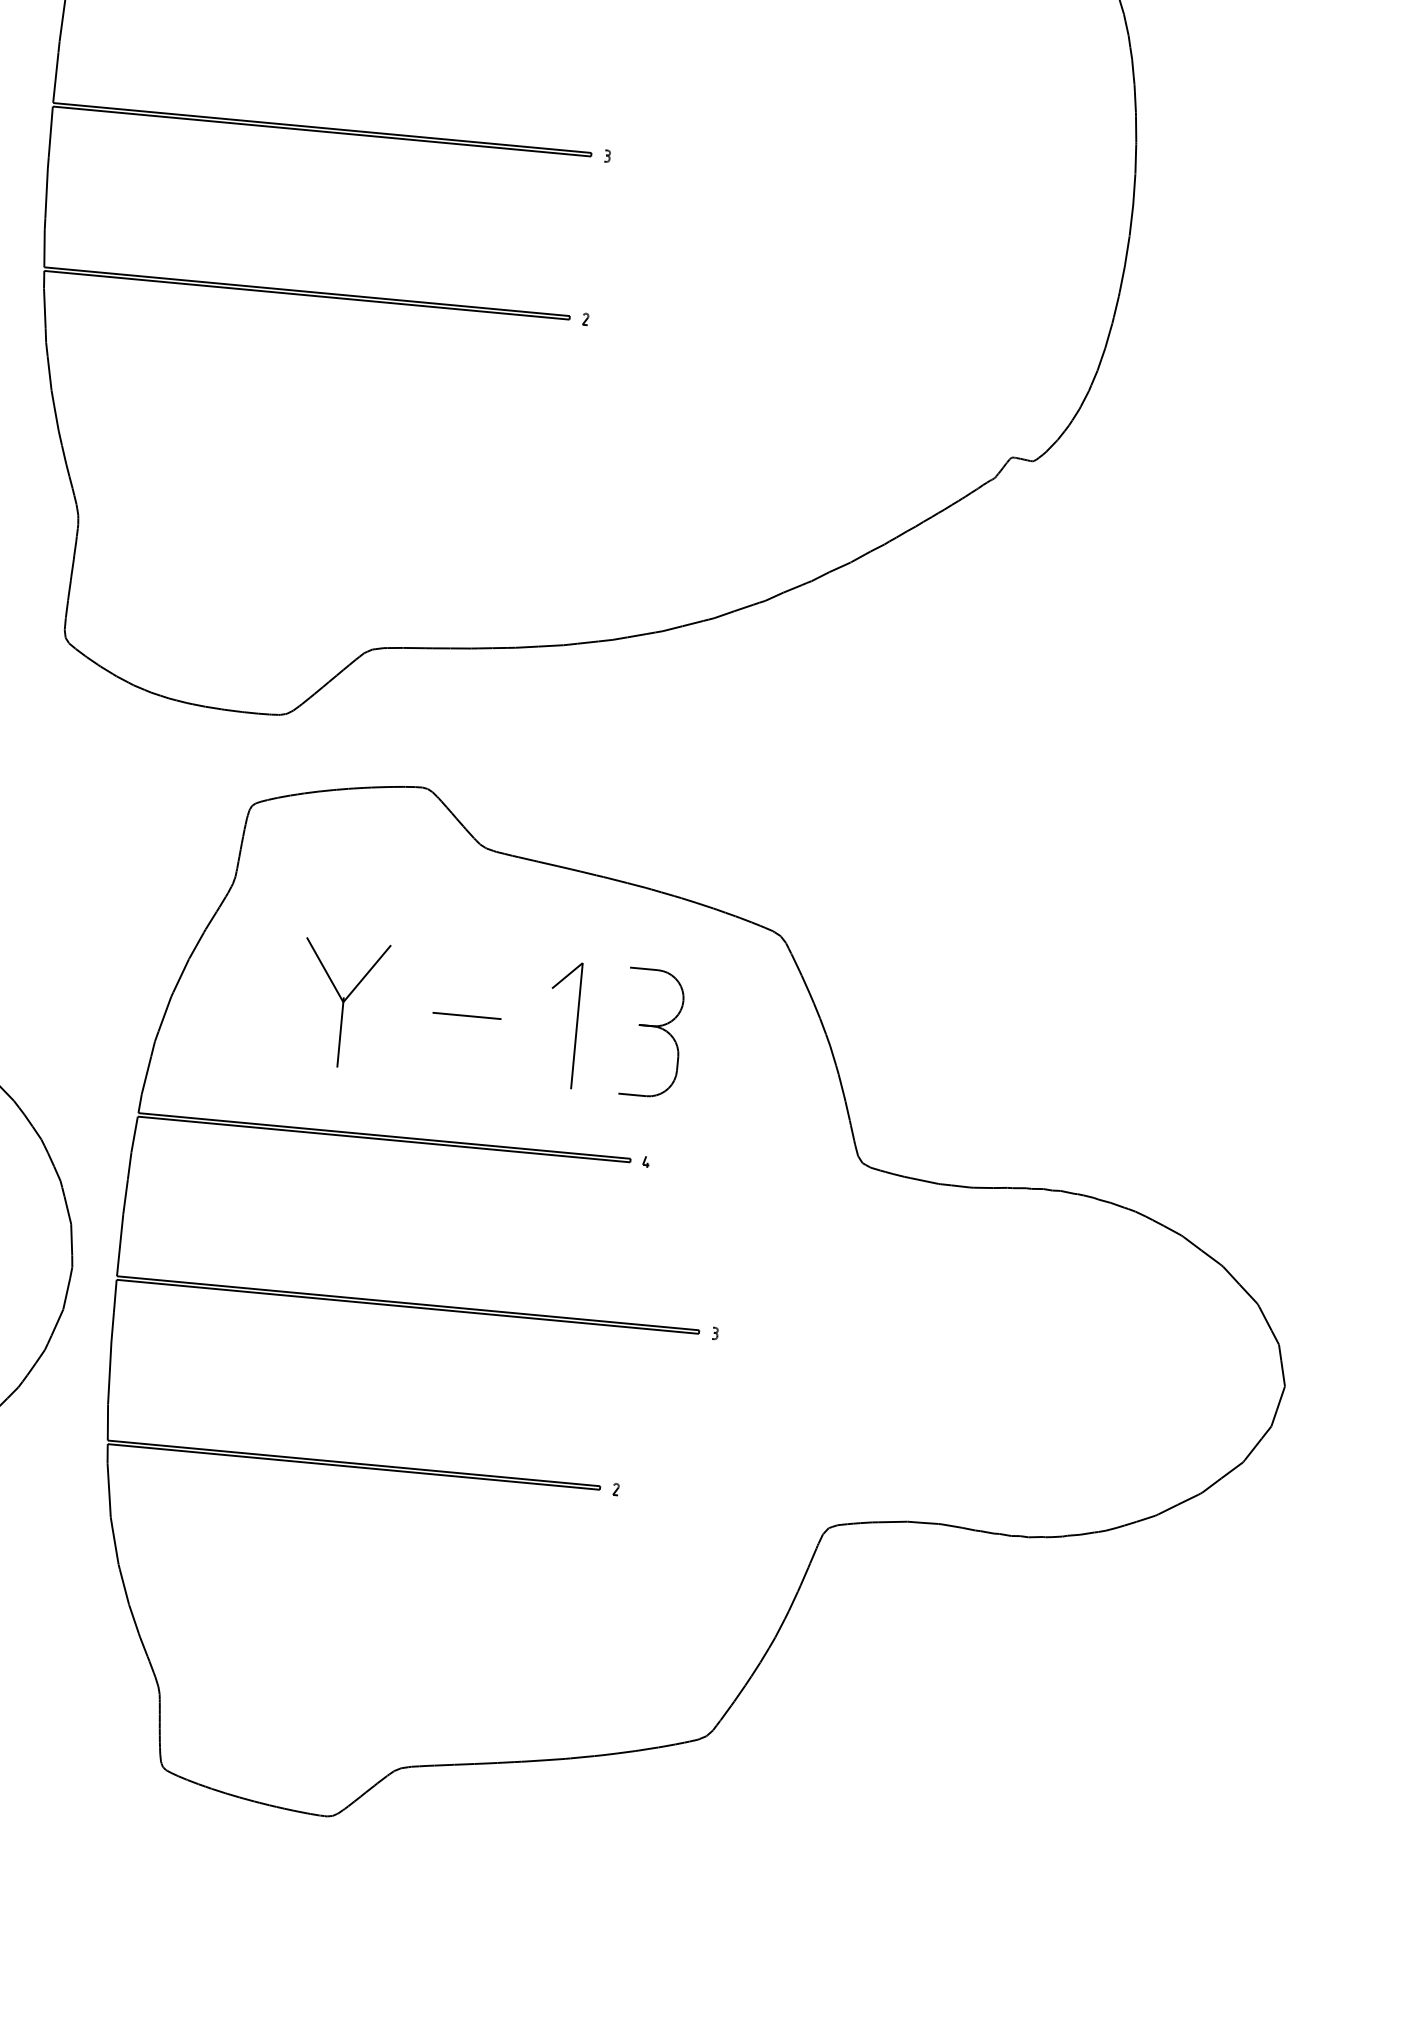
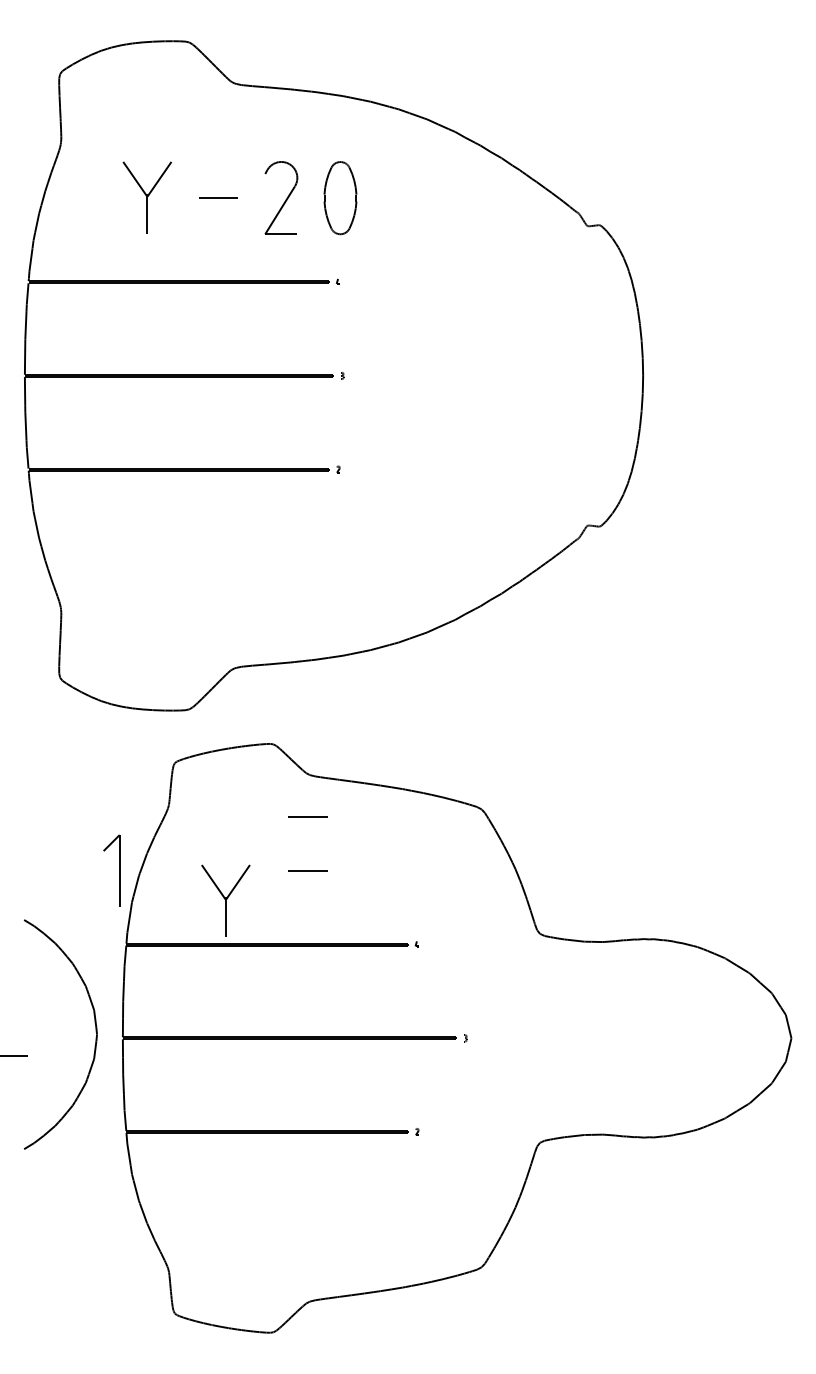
line: (475, 920) -> (307, 816), added
part: (342, 1003) -> (225, 900), moved
part: (576, 1024) -> (119, 870), moved
part: (653, 1033) -> (414, 871), removed

